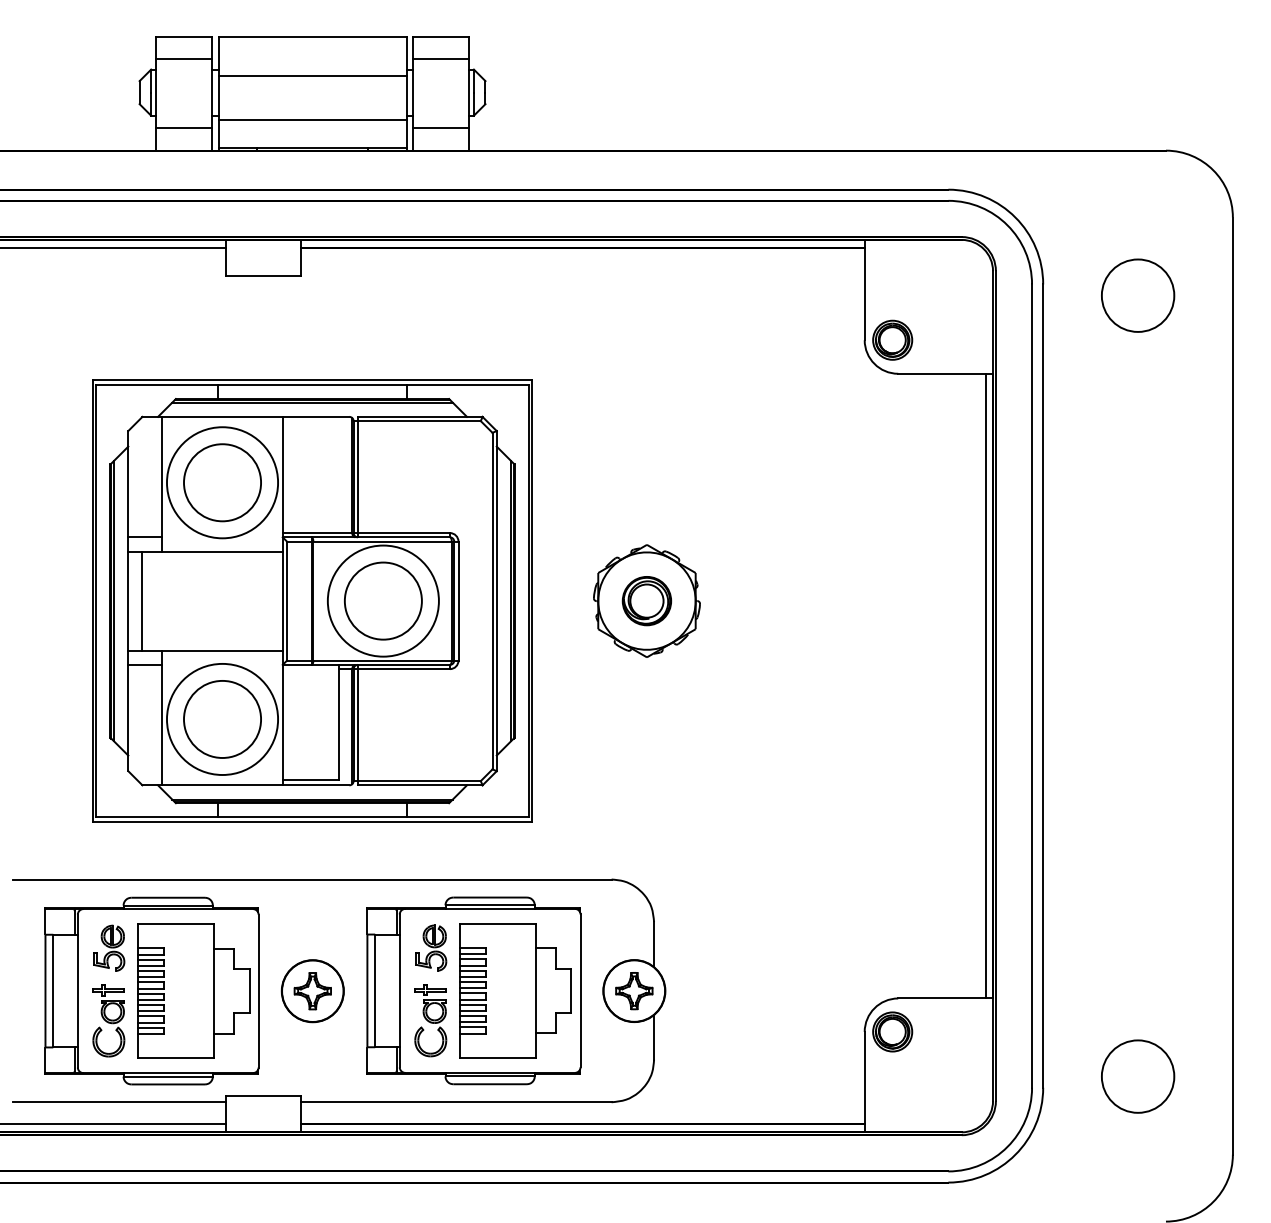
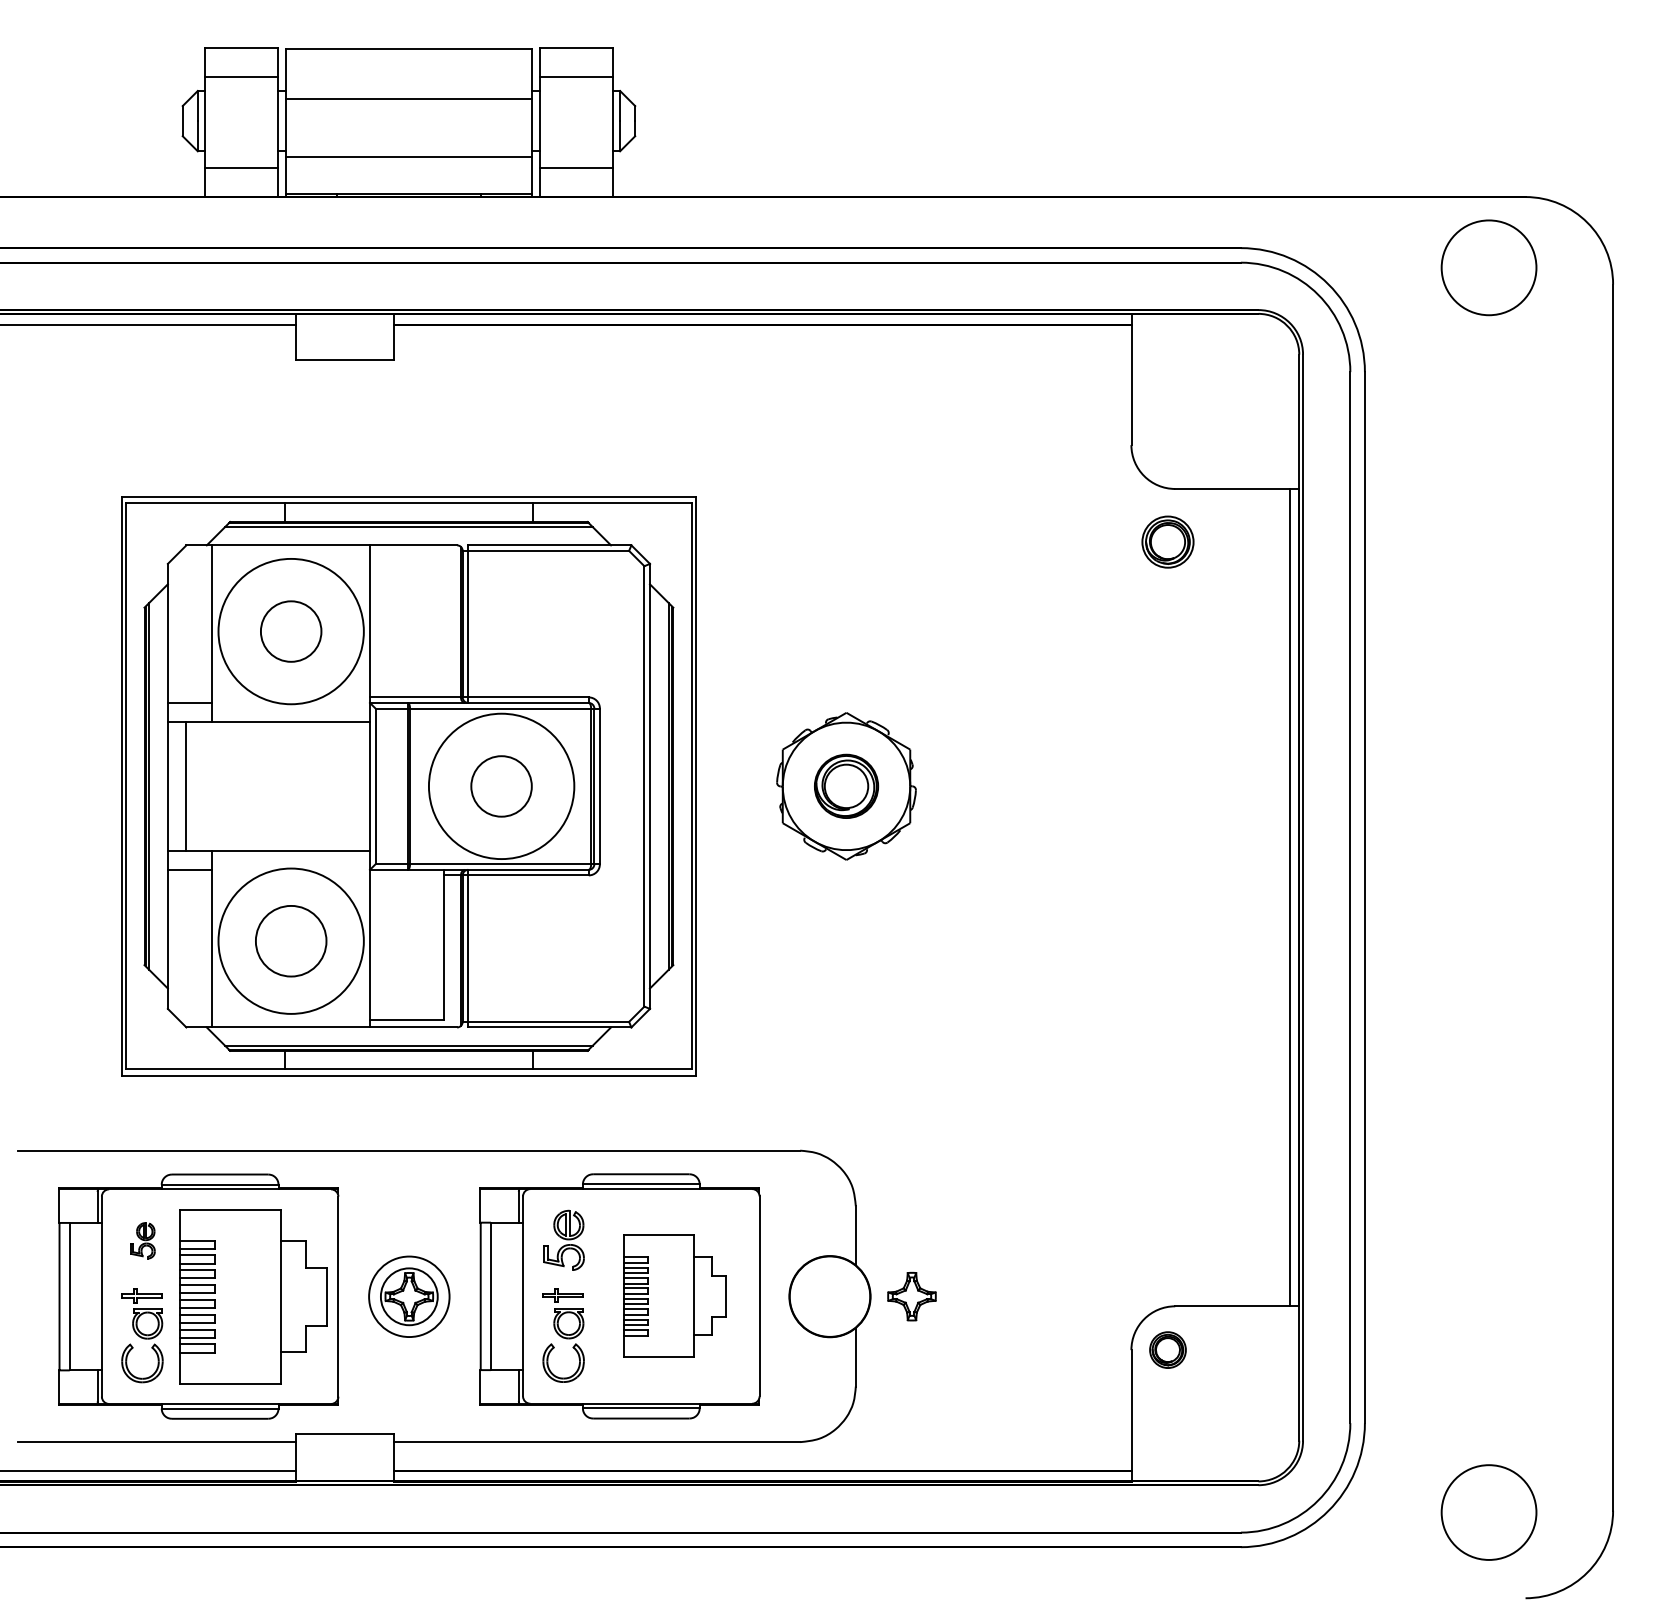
circle: (1137, 295) -> (1488, 267), moved
part: (892, 339) -> (1167, 541), moved
circle: (222, 482) -> (290, 631), size x0.6
circle: (383, 601) -> (501, 786), size x0.6
circle: (222, 718) -> (290, 940), size x0.7
part: (108, 948) -> (142, 1240), size x0.6
circle: (312, 990) -> (408, 1296), size x0.7
part: (515, 990) -> (674, 1296), size x0.7
part: (633, 990) -> (911, 1296), moved
part: (892, 1031) -> (1167, 1349), size x0.7
circle: (1137, 1076) -> (1488, 1512), moved

